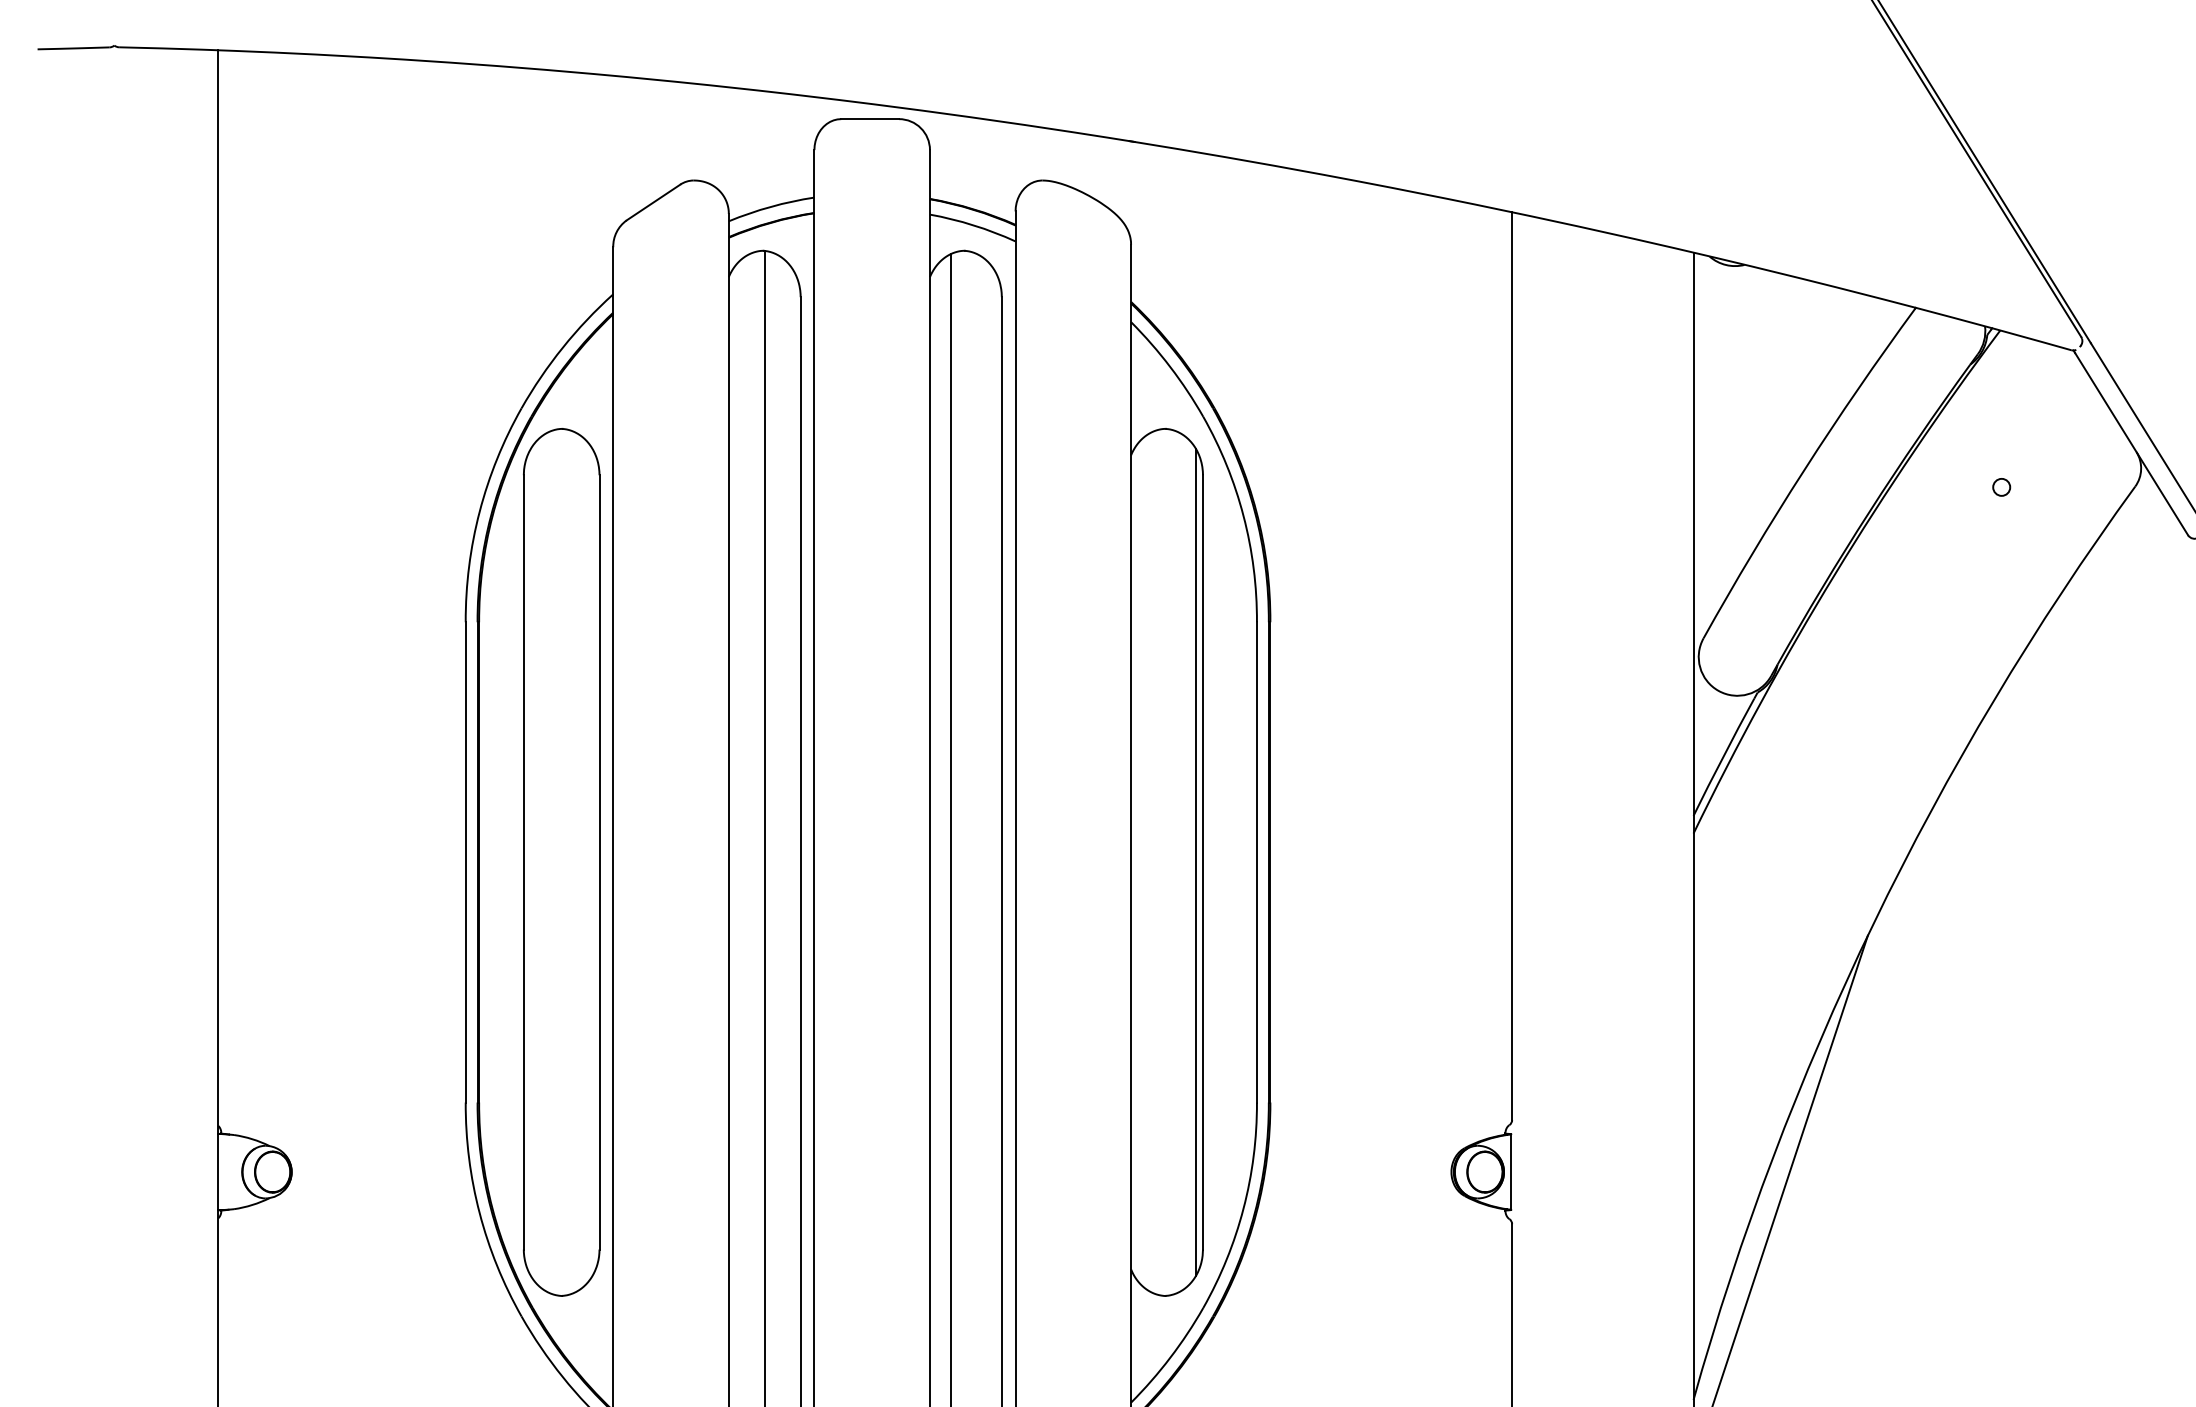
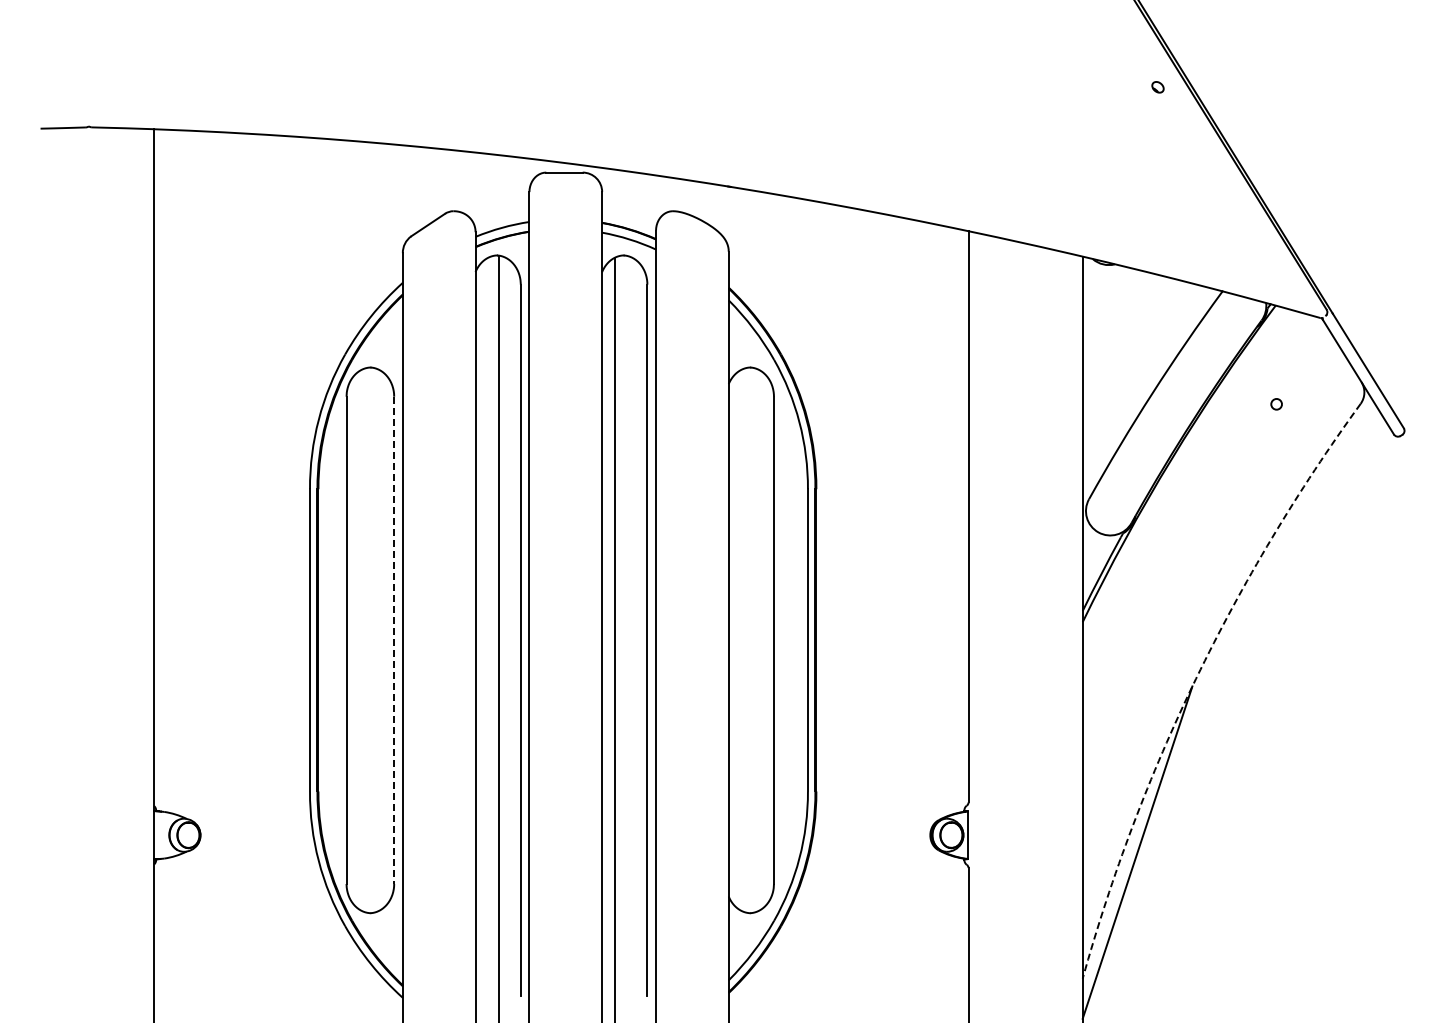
line: (599, 862) -> (394, 640), solid -> dashed
line: (1195, 862) -> (769, 640), removed
arc: (1874, 923) -> (1196, 678), solid -> dashed

